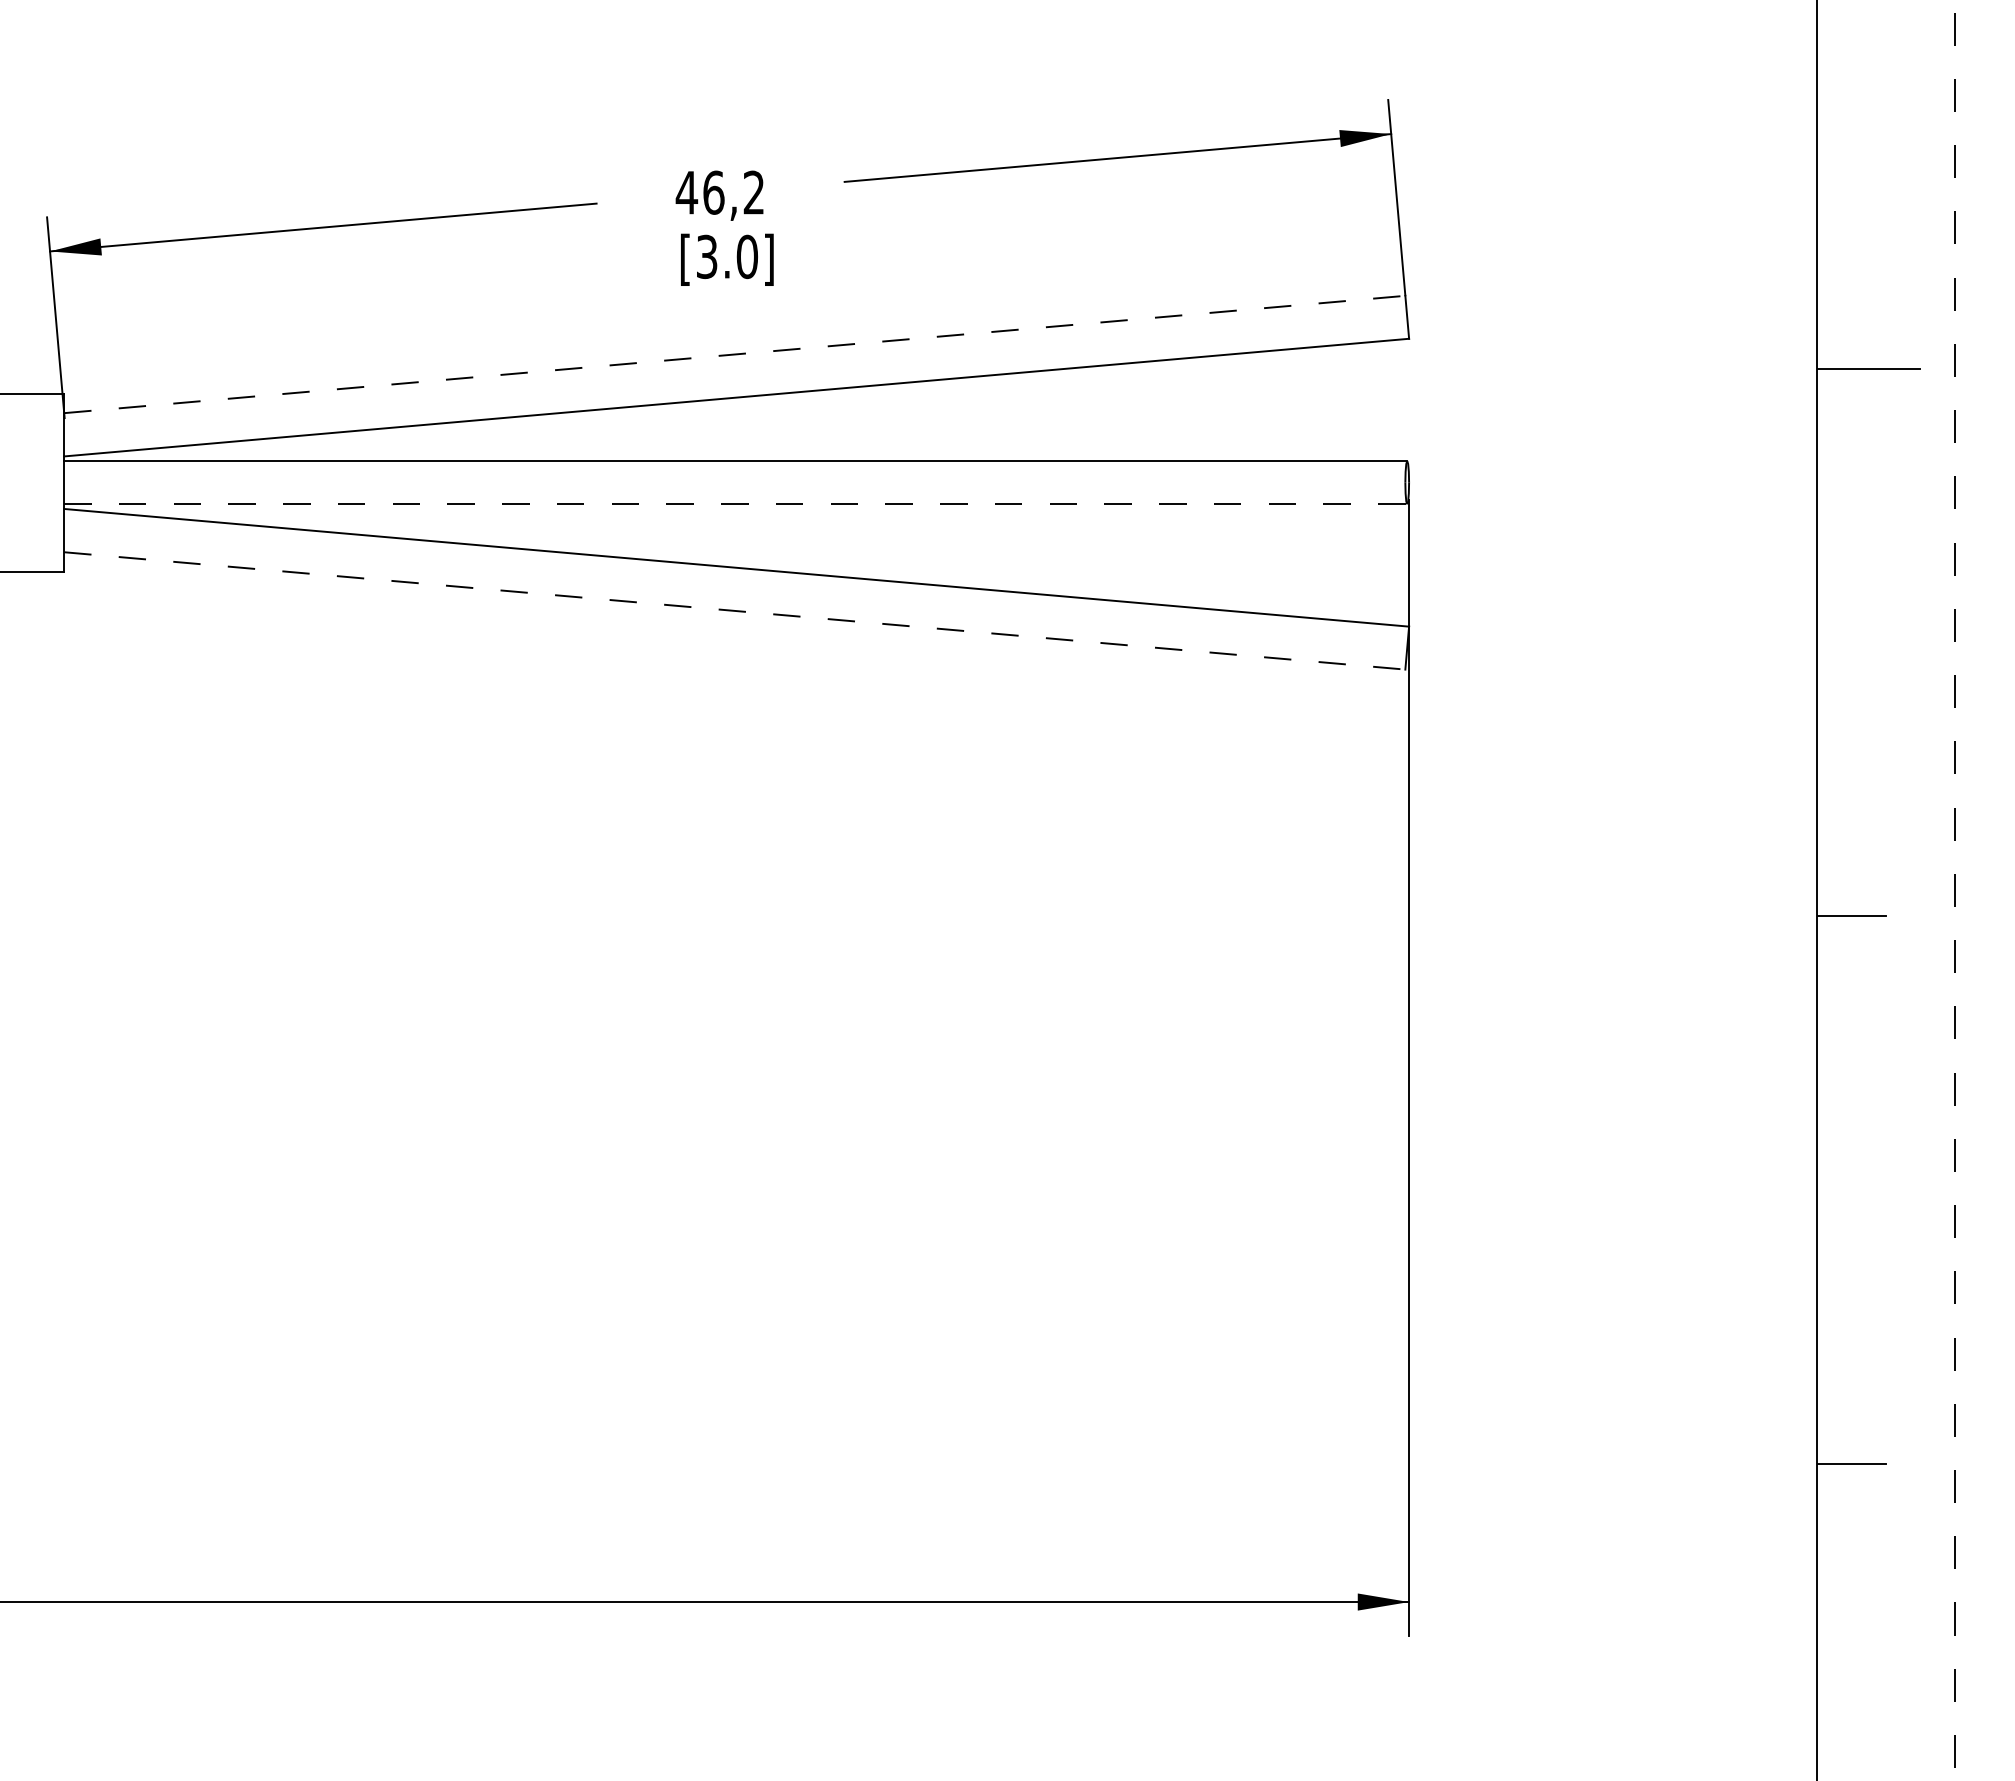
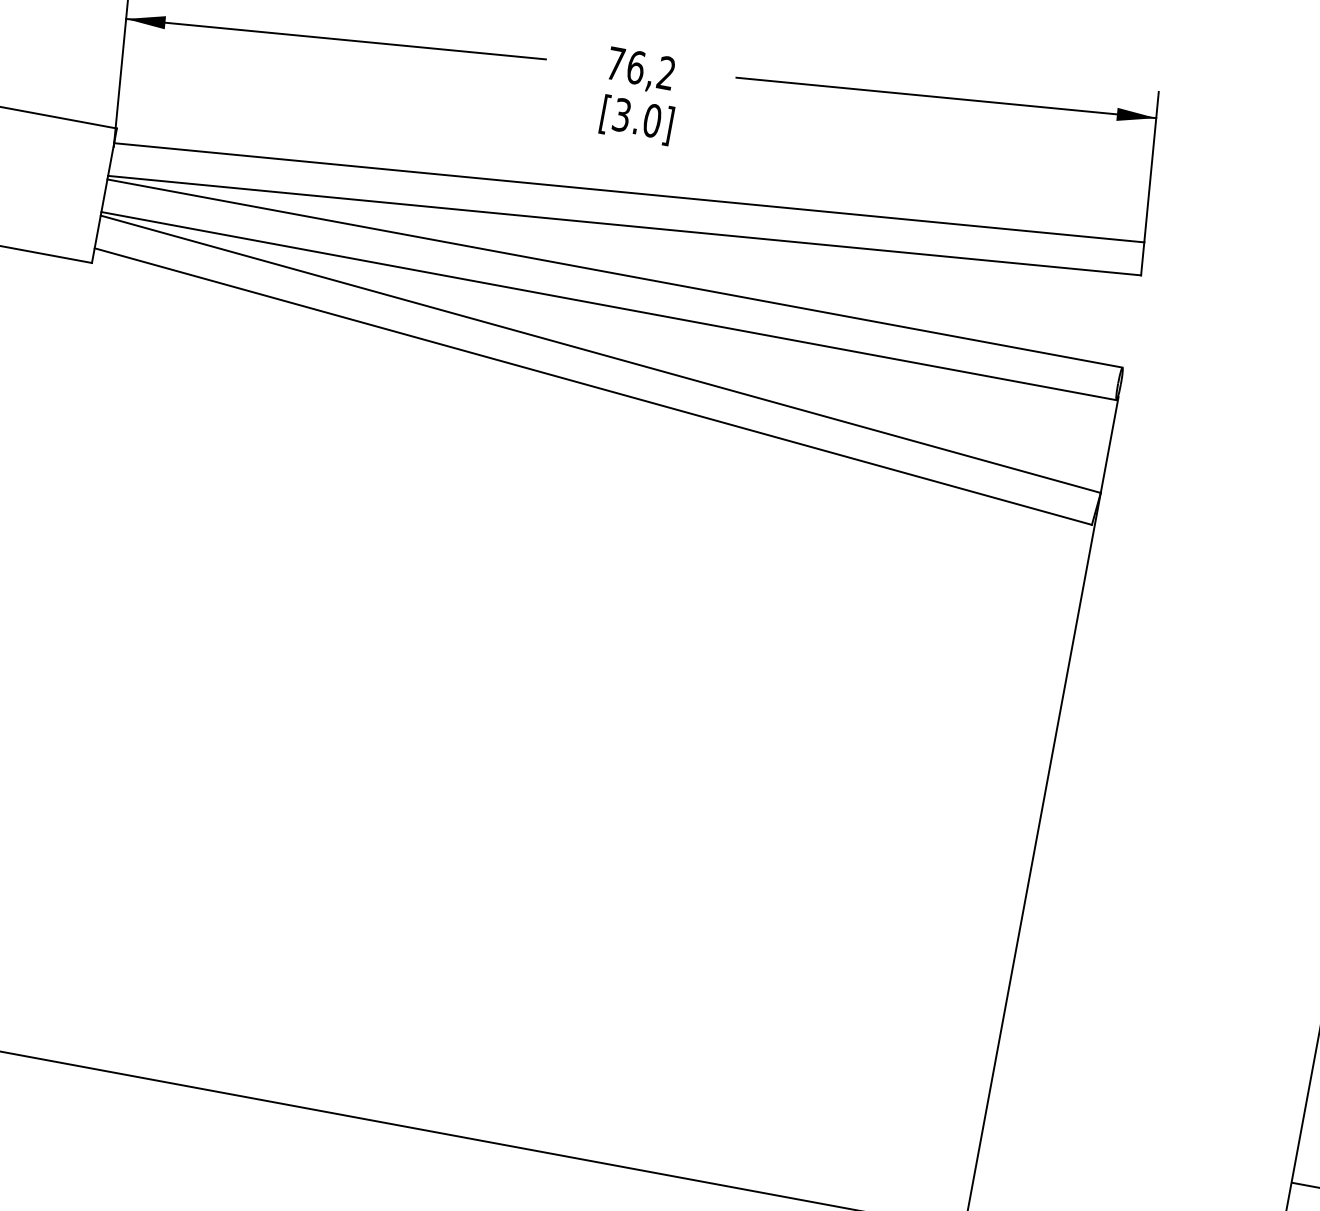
text: (686, 192) -> (615, 63), 46,2 -> 76,2
line: (735, 354) -> (629, 192), dashed -> solid
line: (735, 504) -> (608, 306), dashed -> solid
line: (735, 610) -> (593, 386), dashed -> solid

